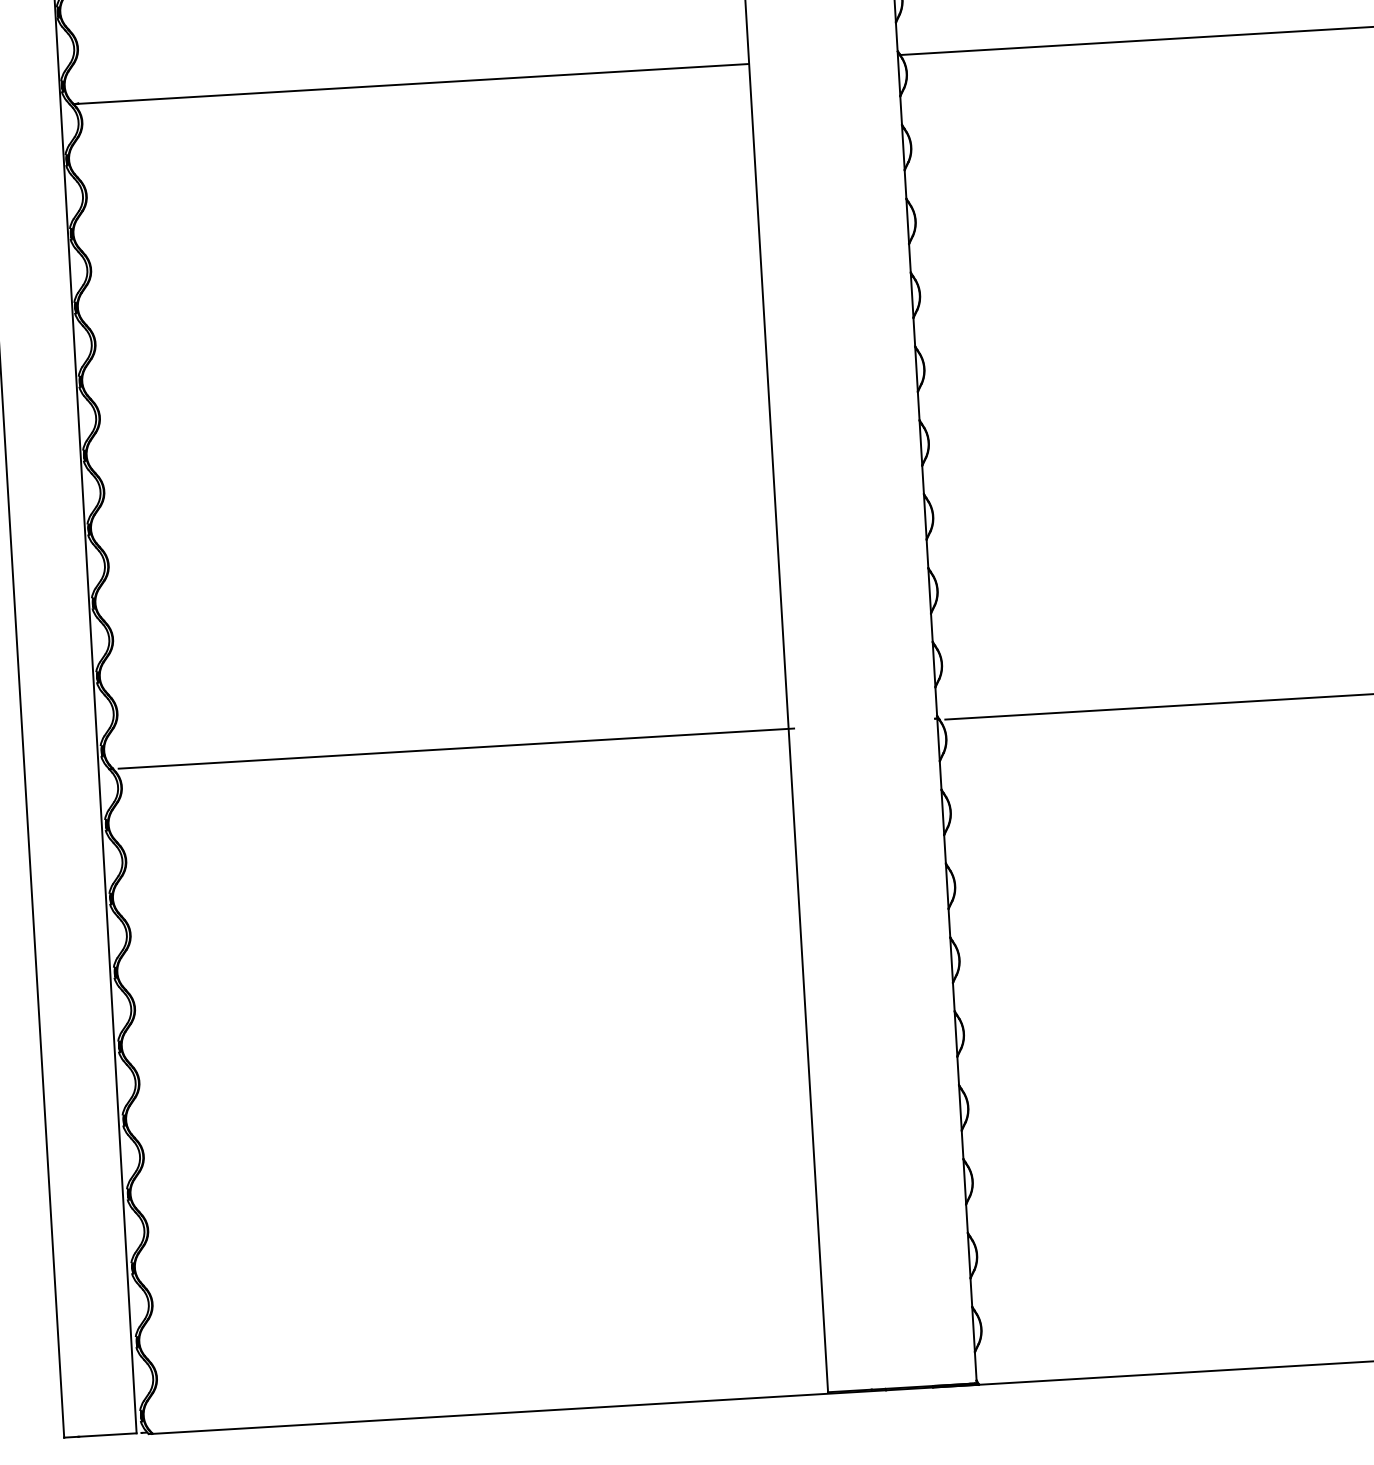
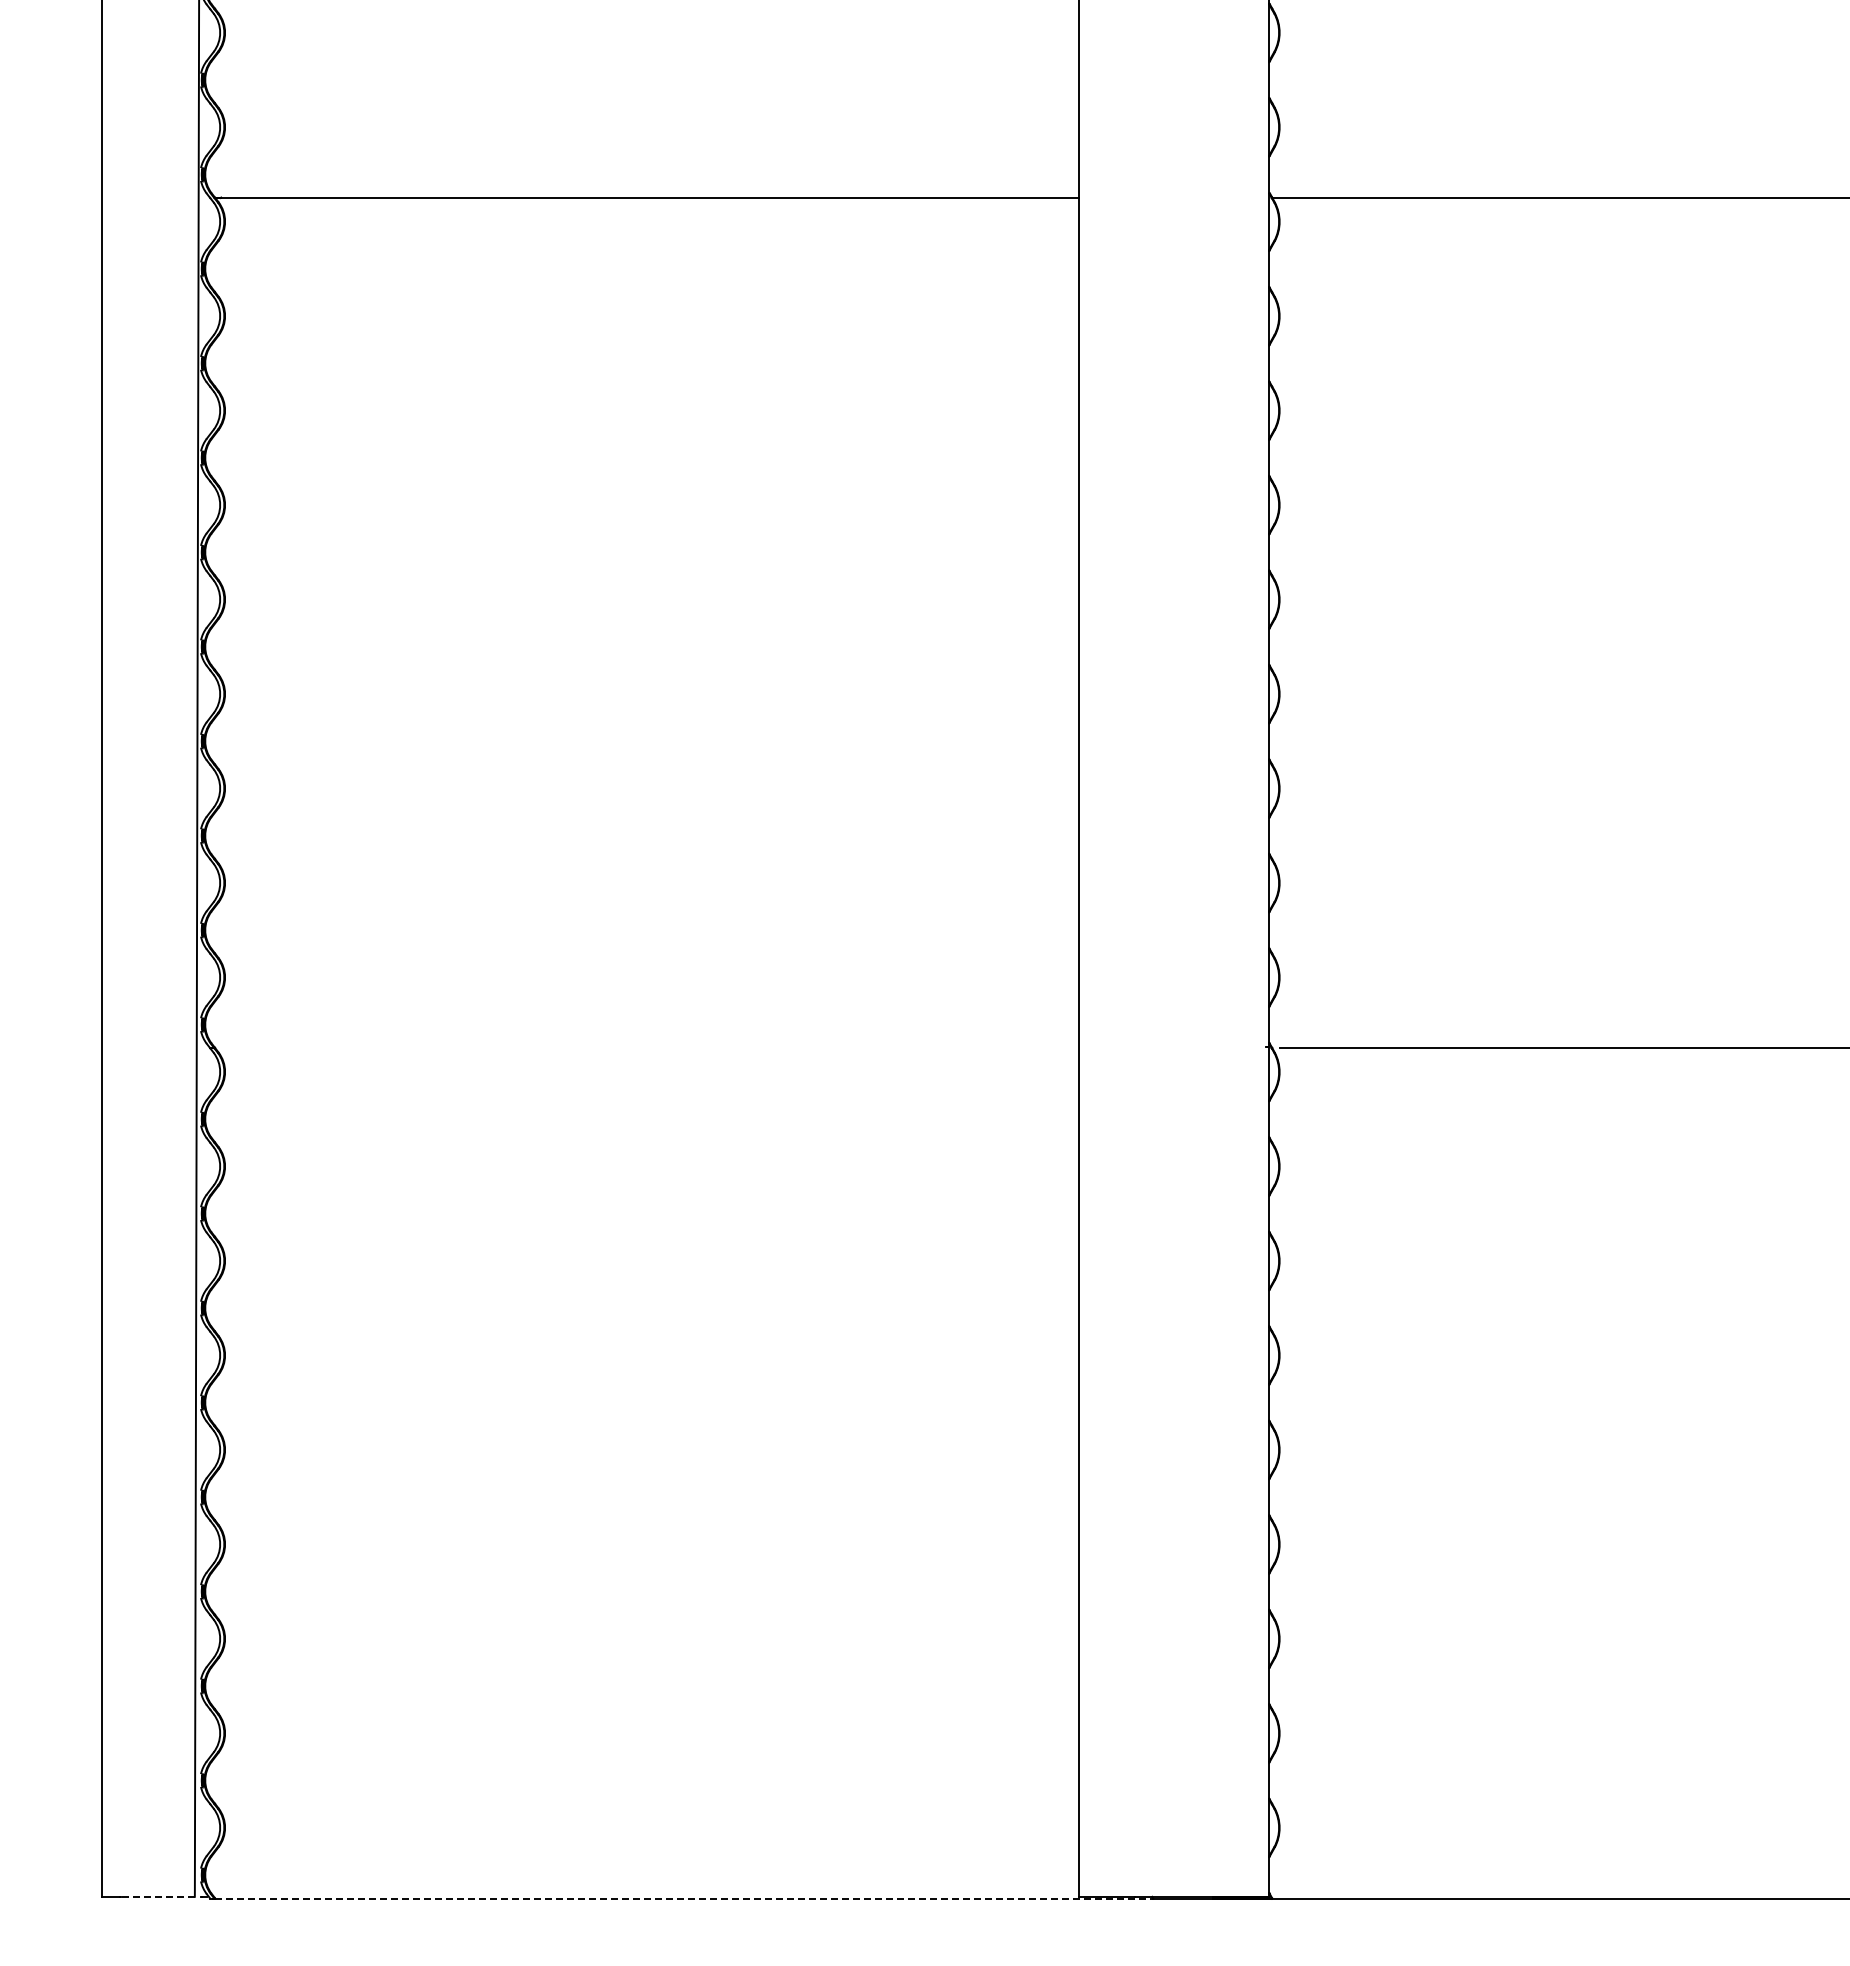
line: (456, 748) -> (654, 1048), removed
line: (519, 1411) -> (684, 1898), solid -> dashed
line: (108, 1434) -> (158, 1896), solid -> dashed

